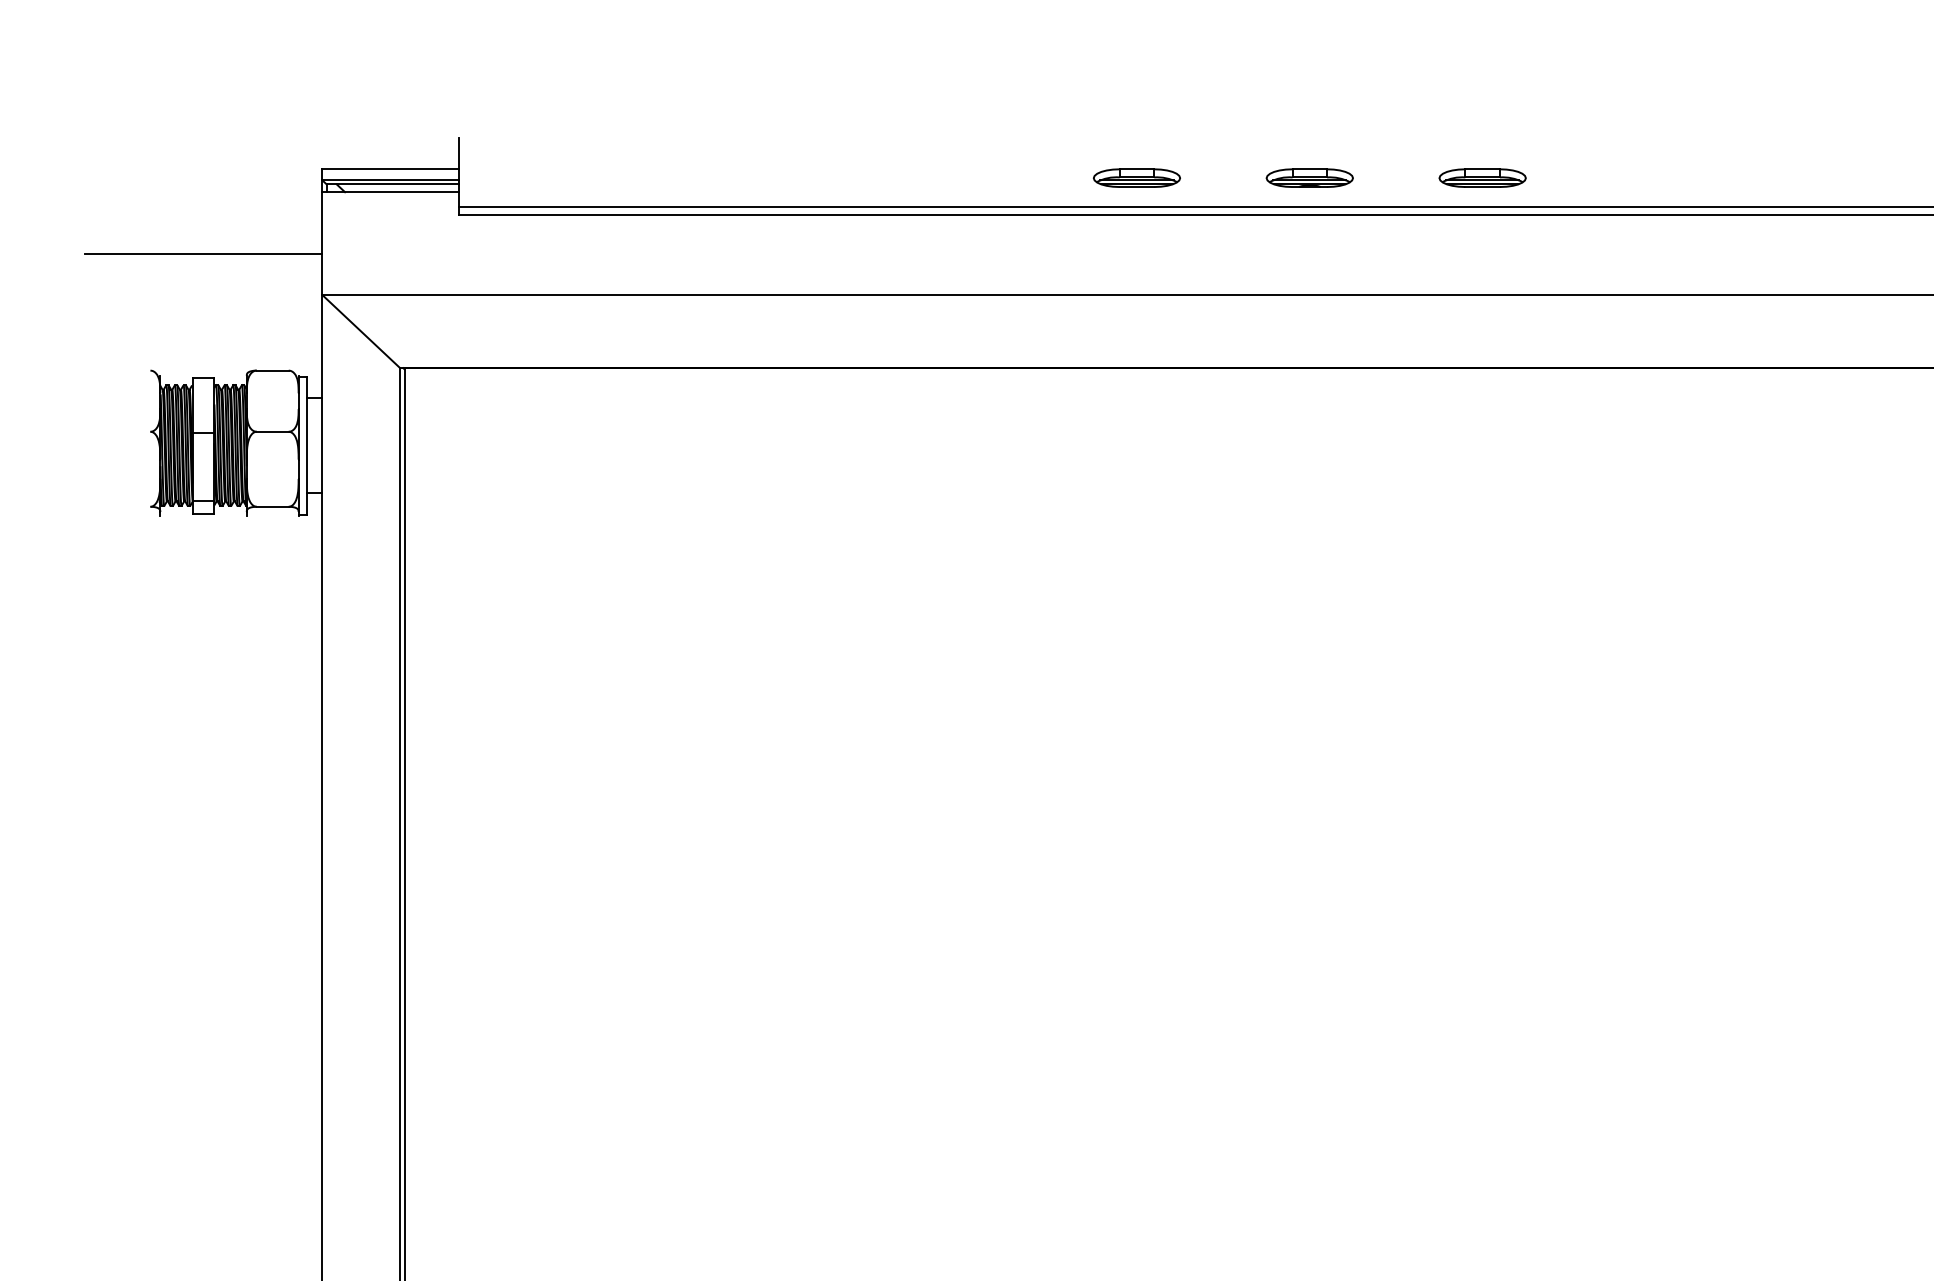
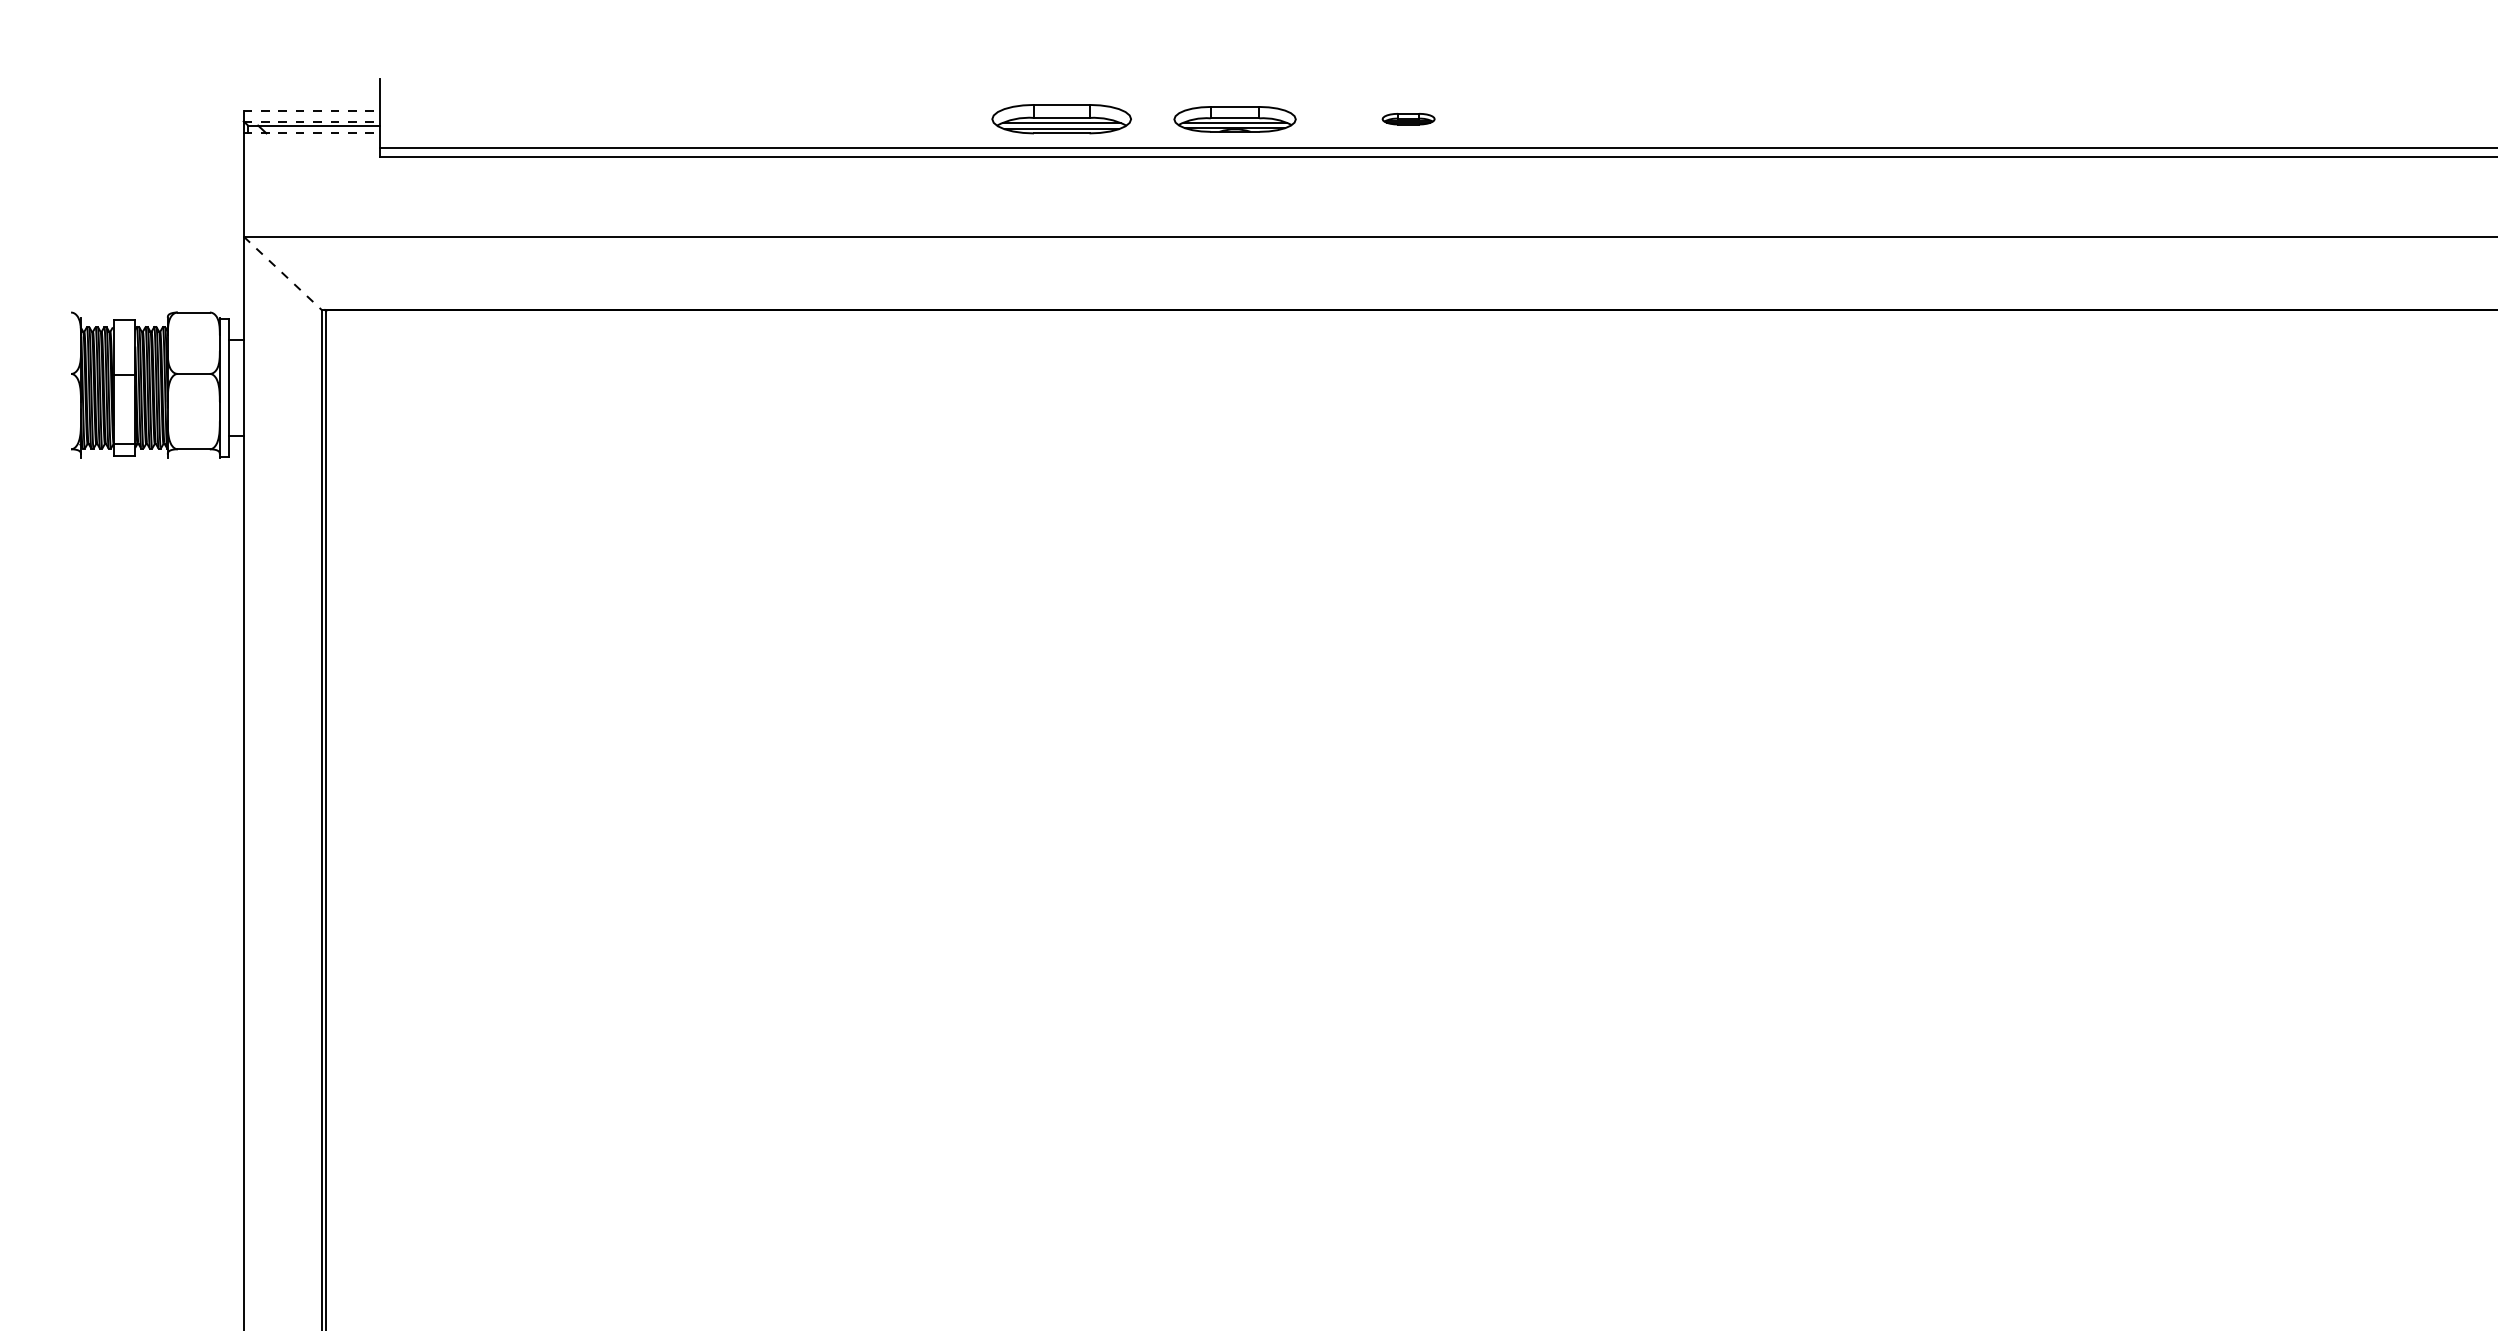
line: (390, 169) -> (312, 110), solid -> dashed
part: (1310, 177) -> (1235, 118), size x1.4
part: (1482, 177) -> (1408, 118), size x0.6
part: (1136, 178) -> (1061, 119), size x1.6
line: (390, 180) -> (312, 121), solid -> dashed
line: (390, 192) -> (312, 133), solid -> dashed
line: (203, 254) -> (124, 195), removed
line: (361, 331) -> (282, 273), solid -> dashed

